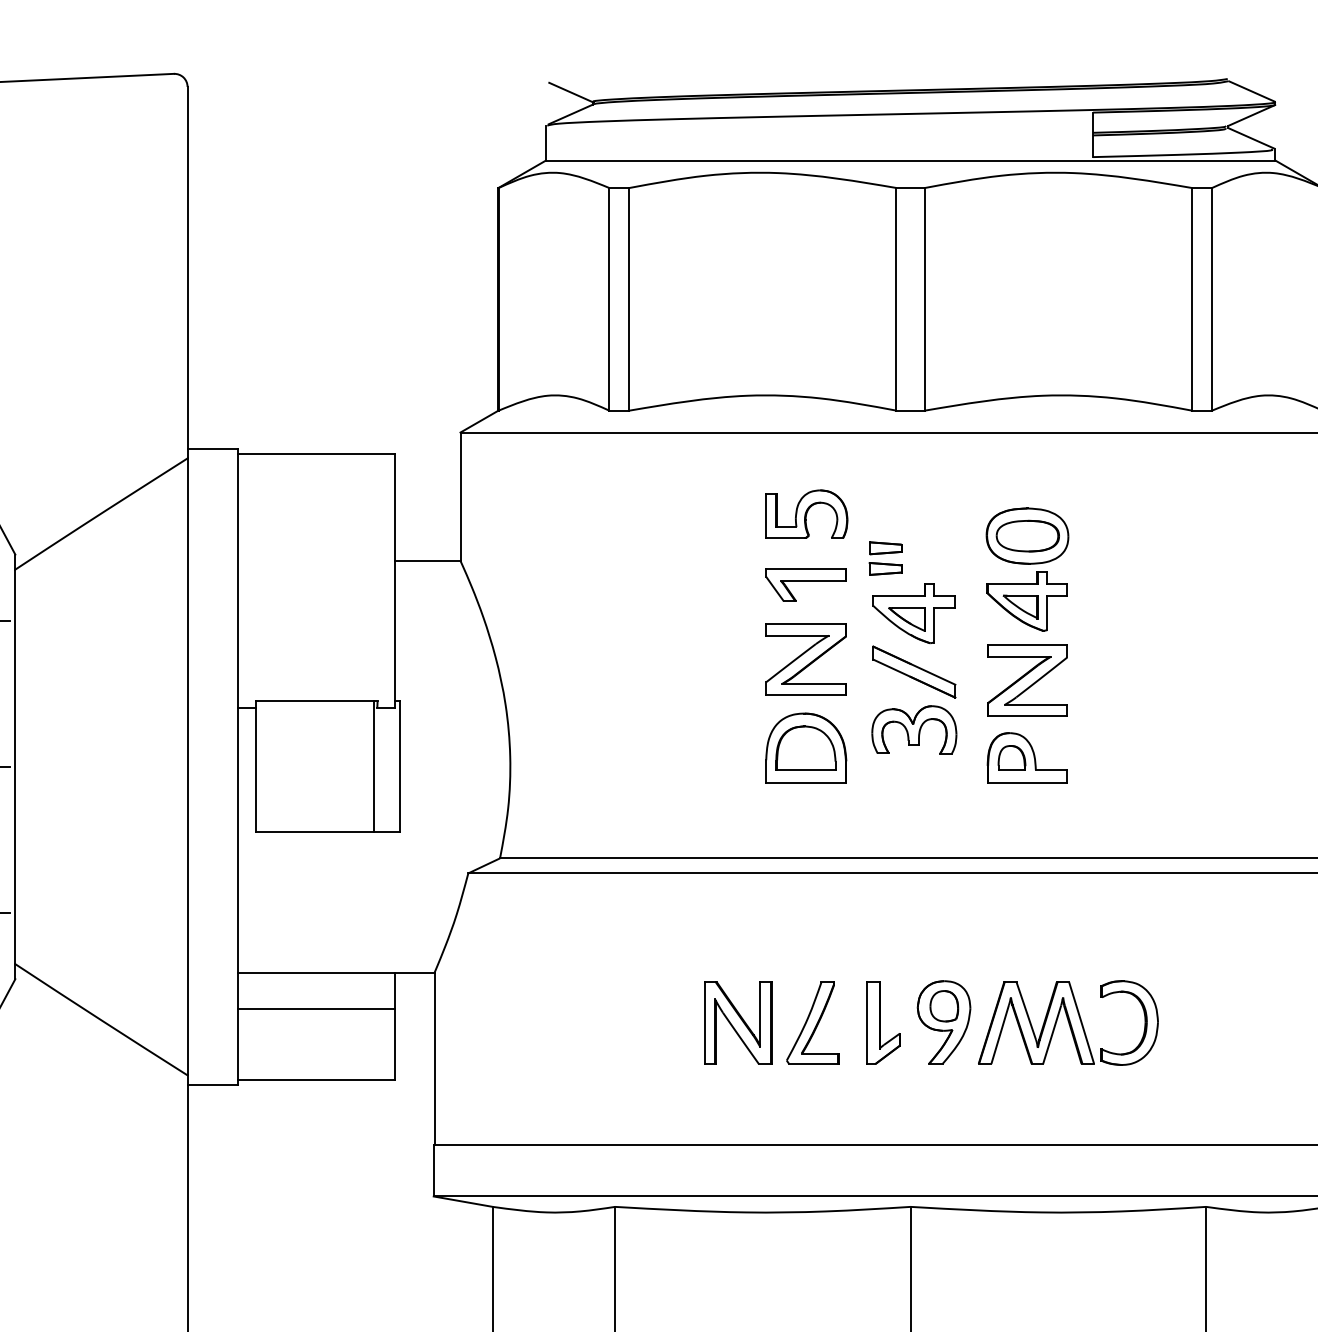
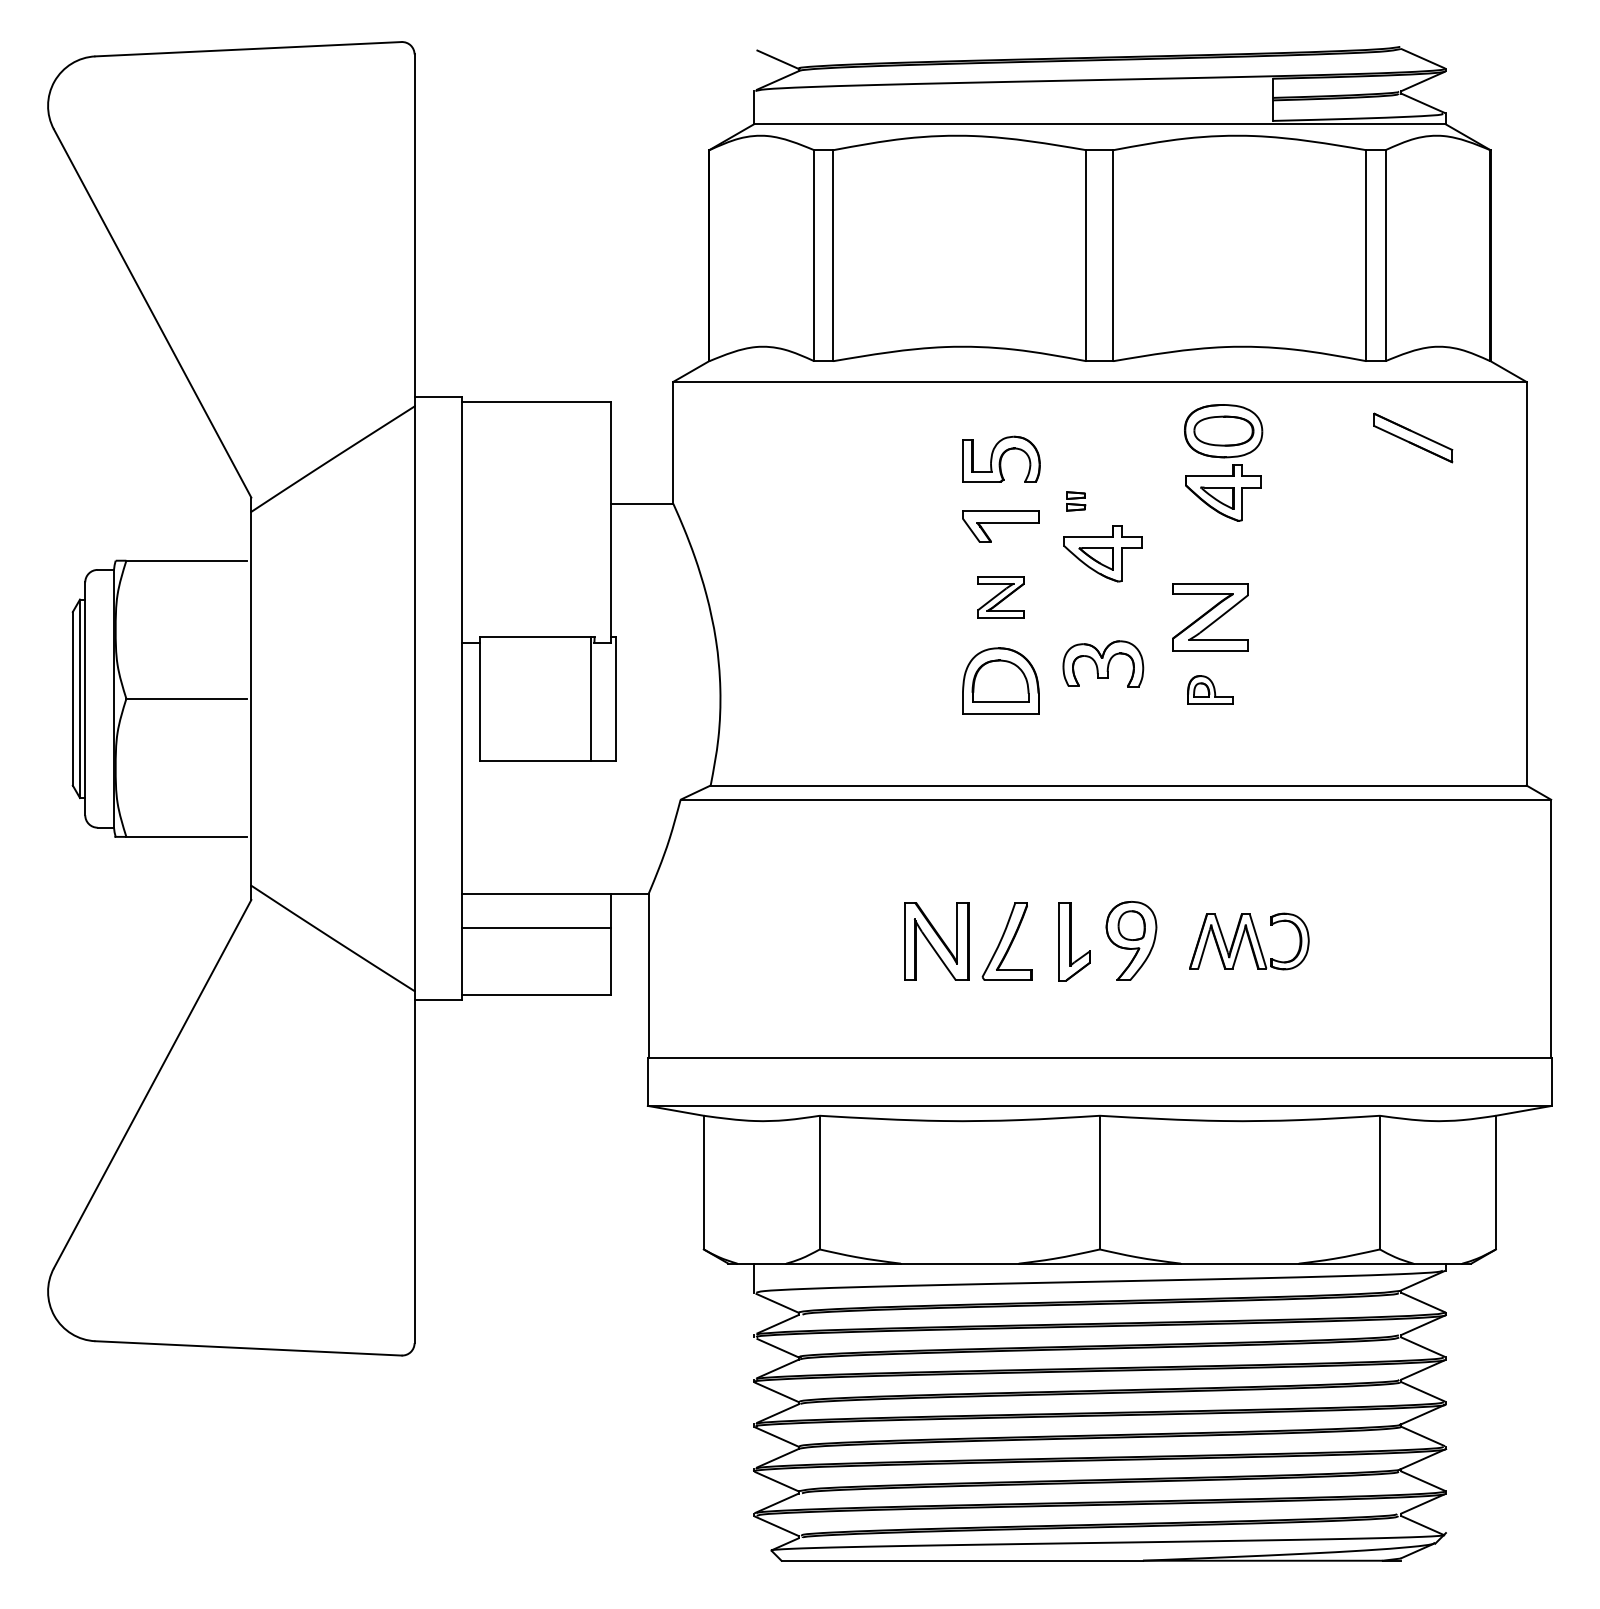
part: (886, 558) -> (1076, 501), size x0.6
part: (1027, 569) -> (1223, 462), moved
part: (805, 659) -> (1000, 597), size x0.6
part: (914, 671) -> (1413, 437), moved
part: (1027, 757) -> (1210, 689), size x0.6
part: (1068, 1022) -> (1249, 941), size x0.7

